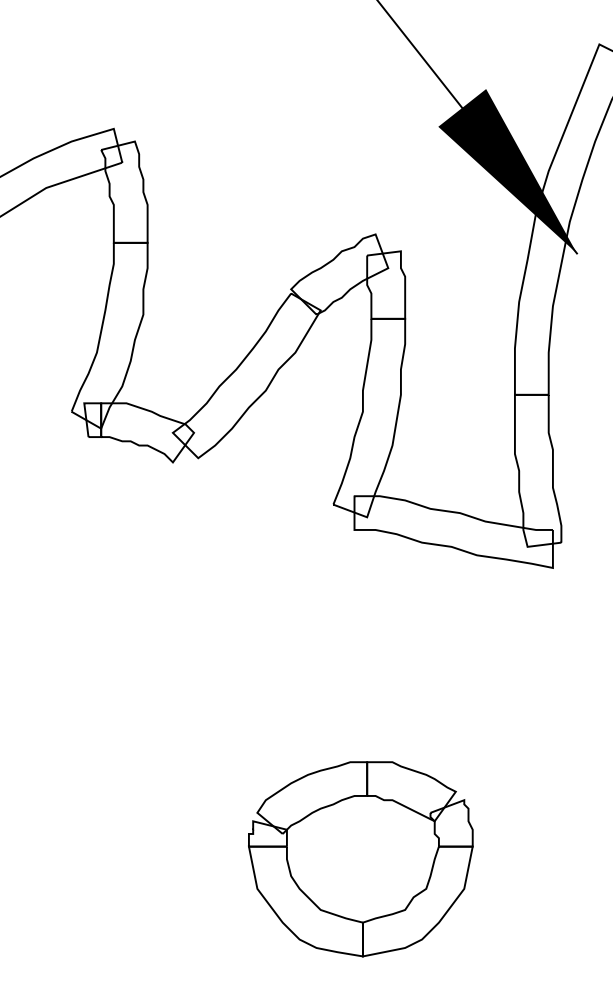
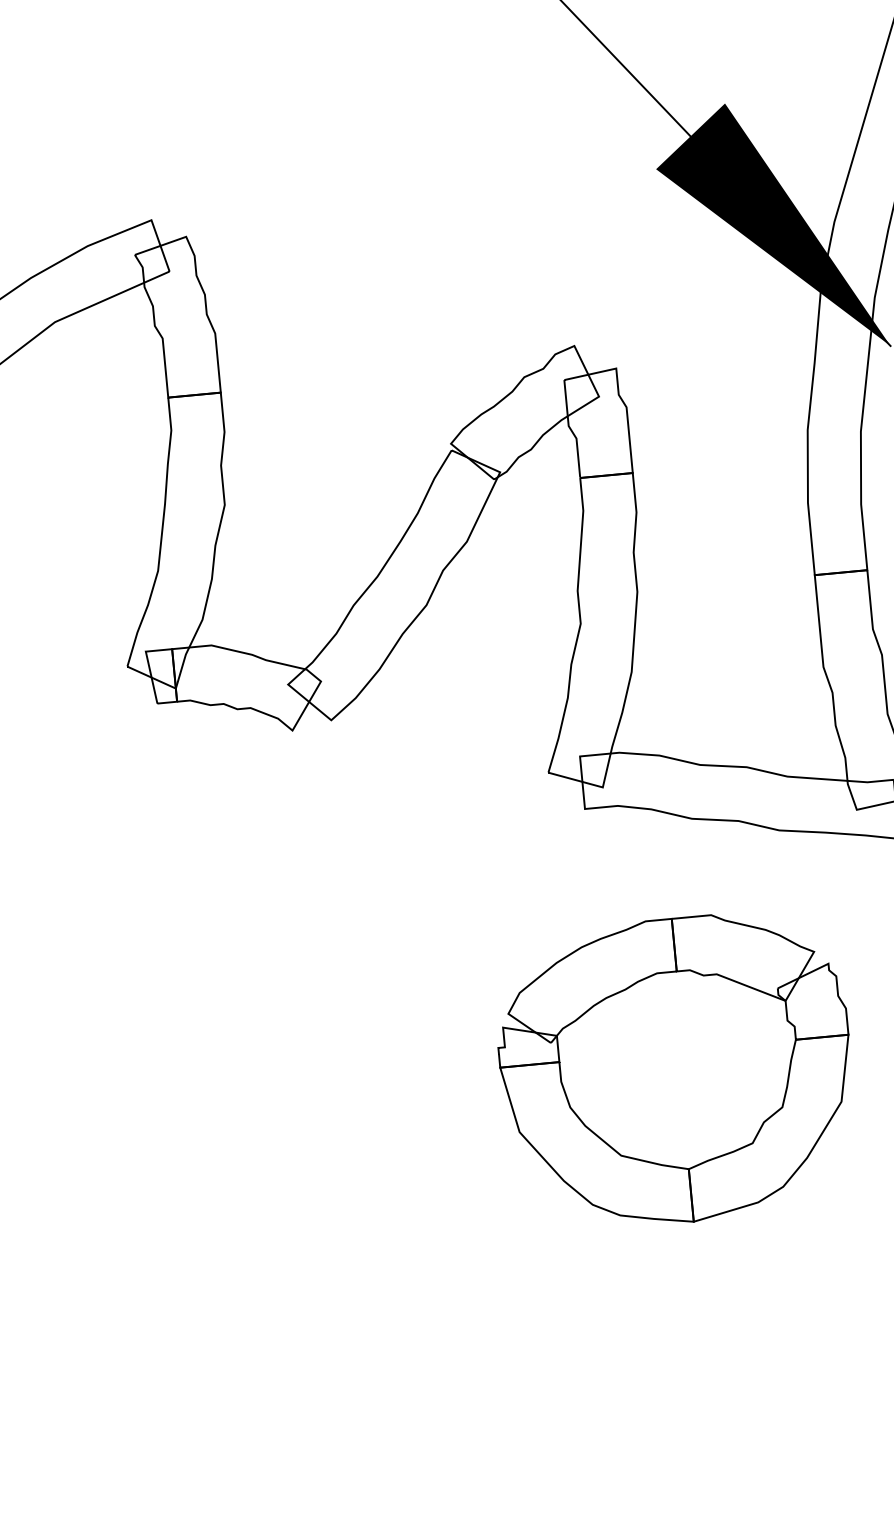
part: (360, 859) -> (675, 1071), moved

